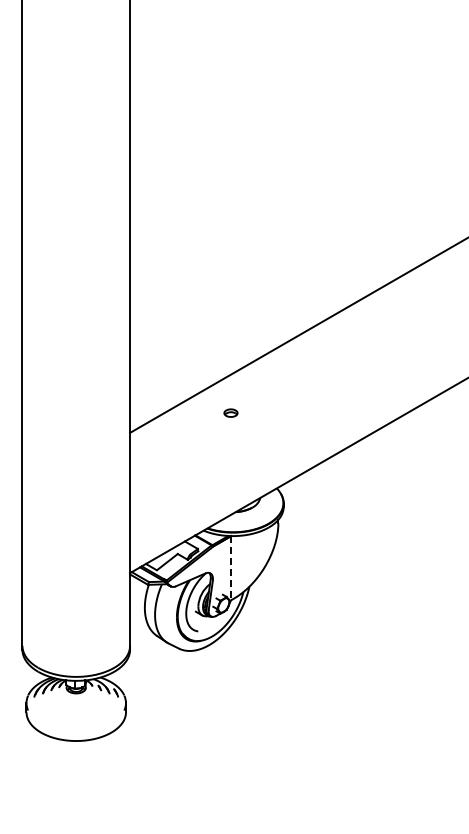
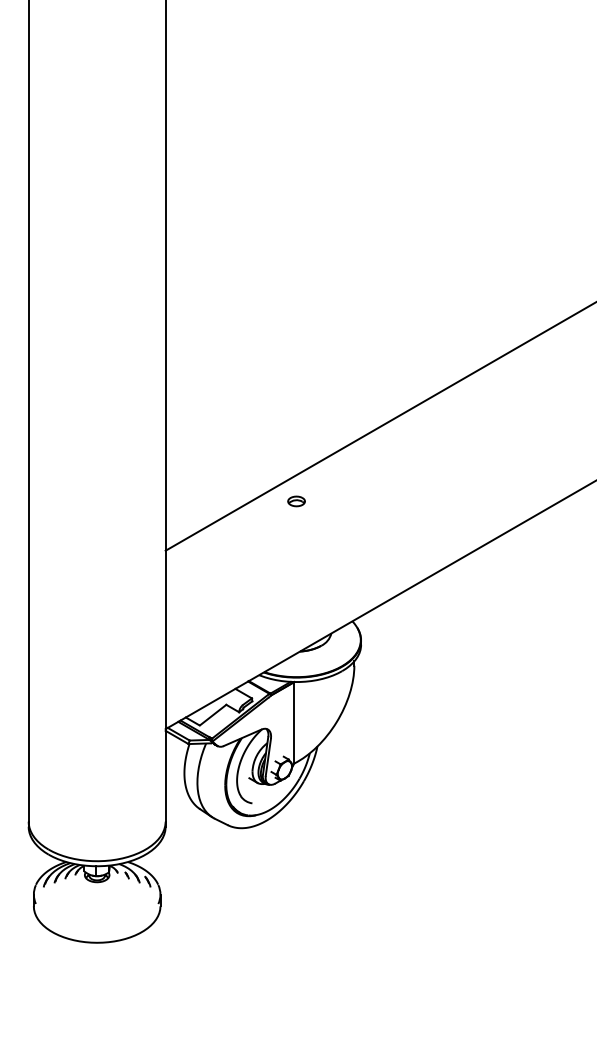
part: (230, 412) -> (295, 500), moved
line: (231, 568) -> (294, 723), dashed -> solid

